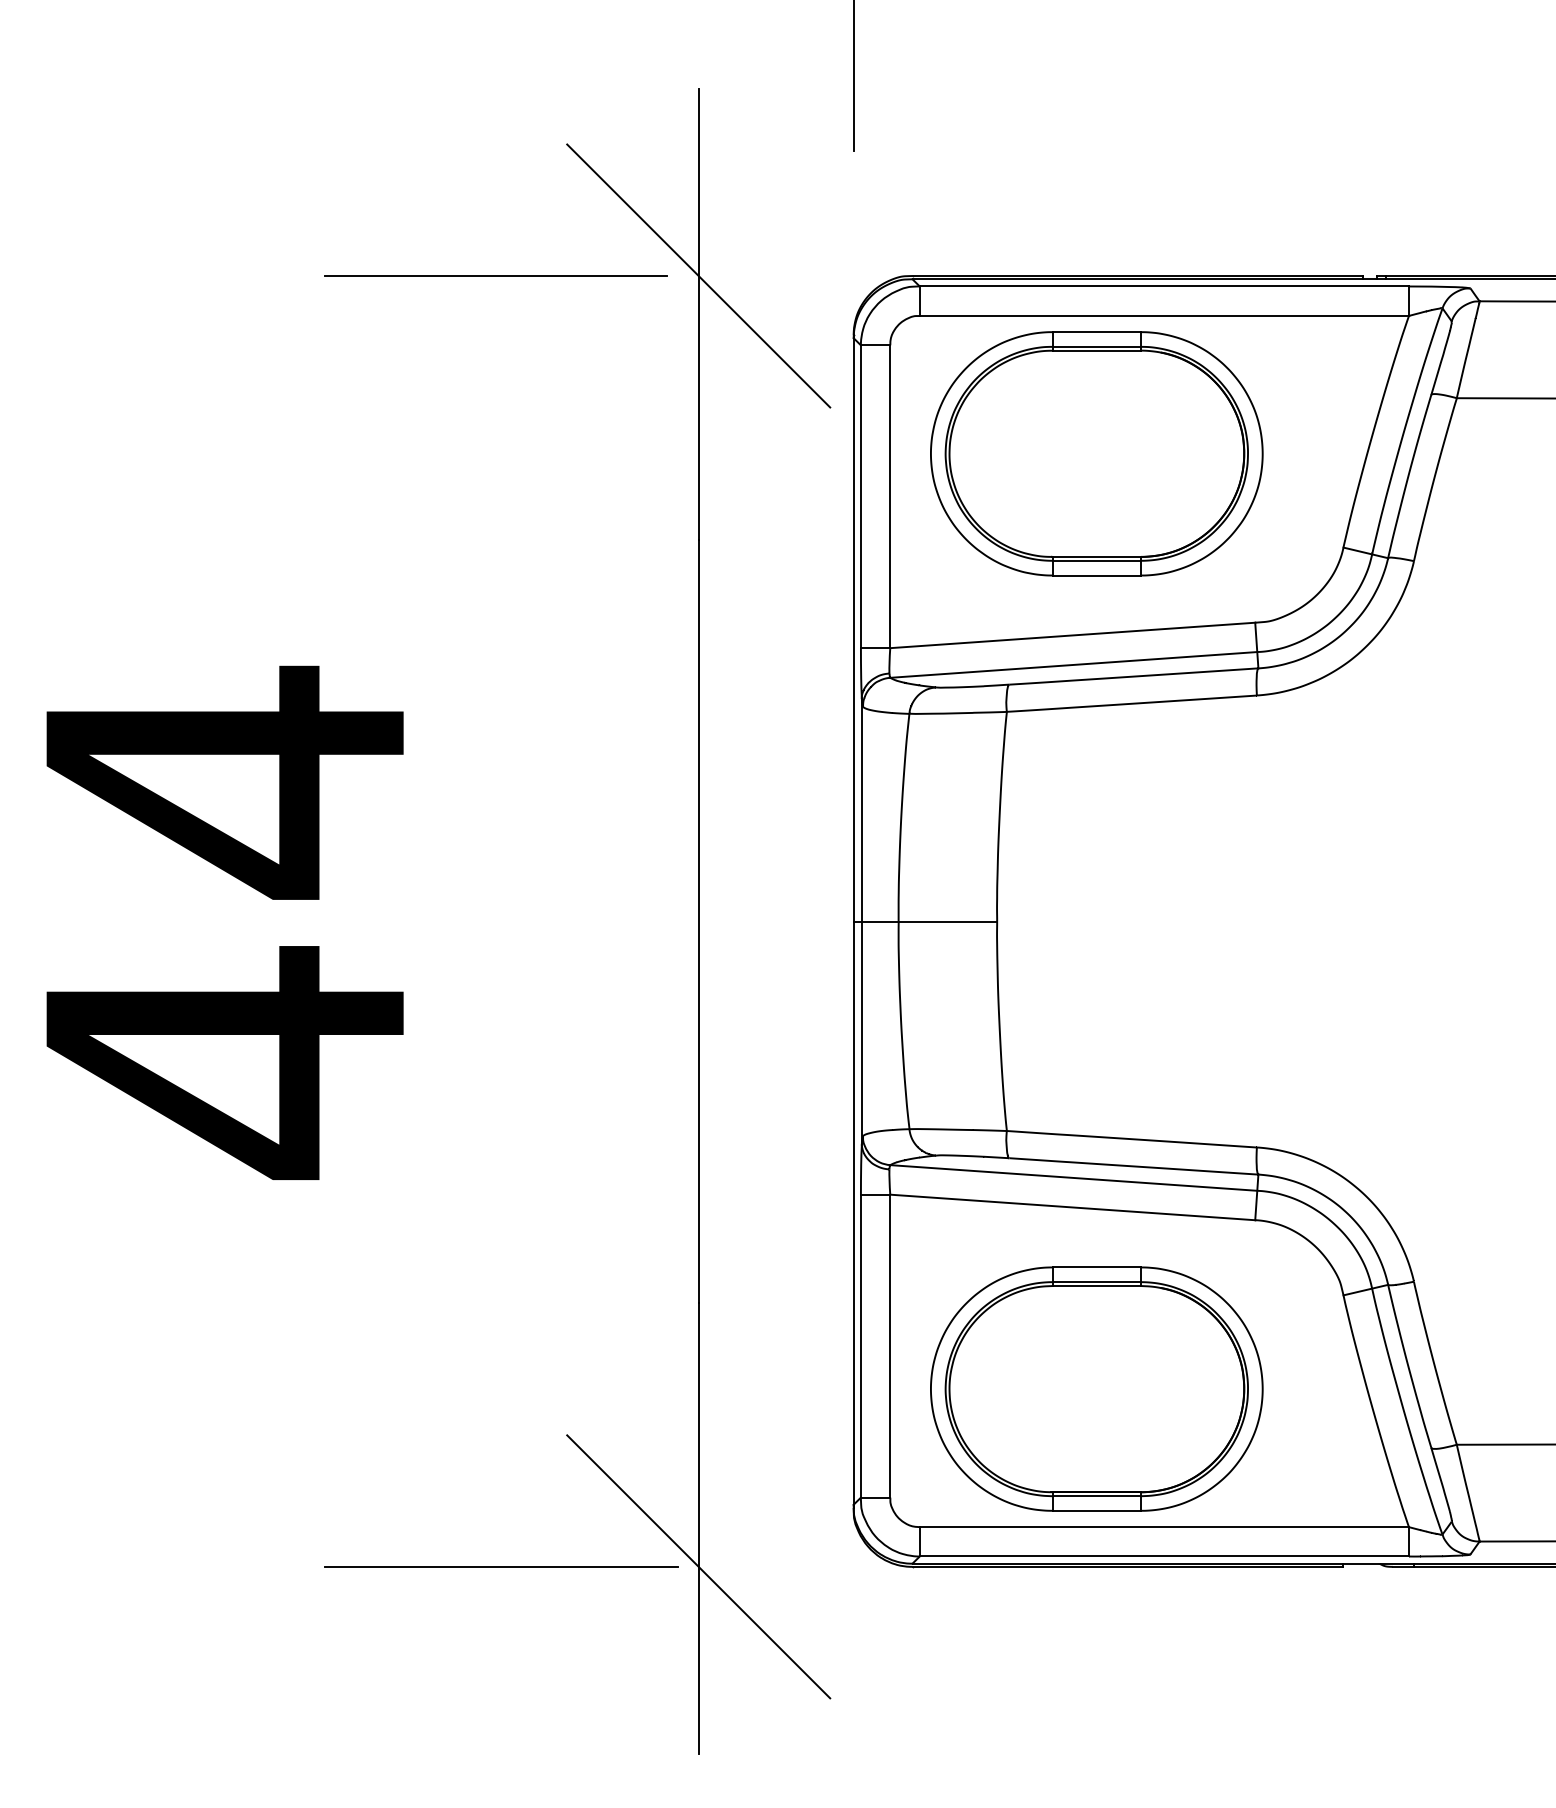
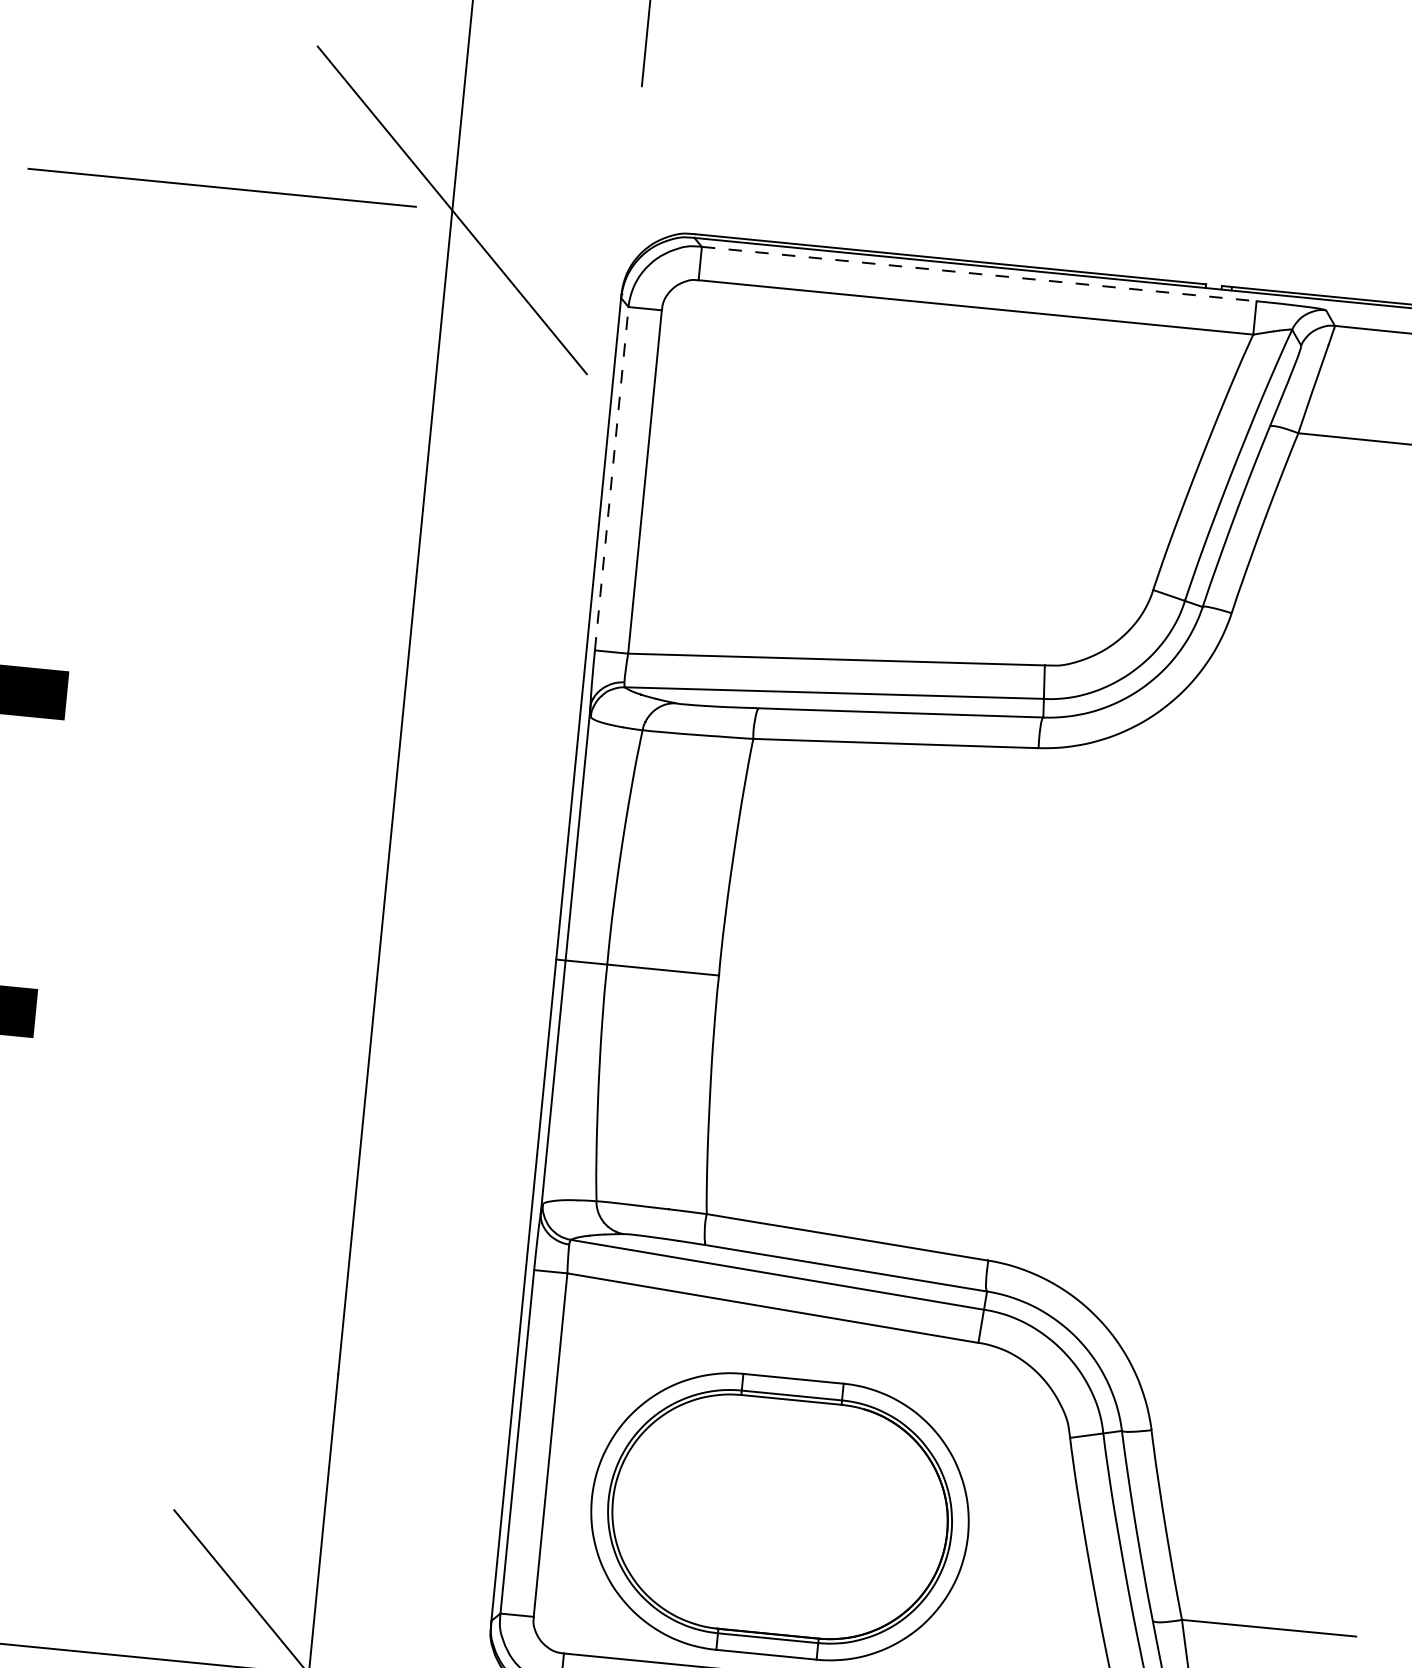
line: (1164, 286) -> (979, 274), solid -> dashed
part: (1096, 453) -> (883, 455), removed
line: (860, 496) -> (611, 478), solid -> dashed

